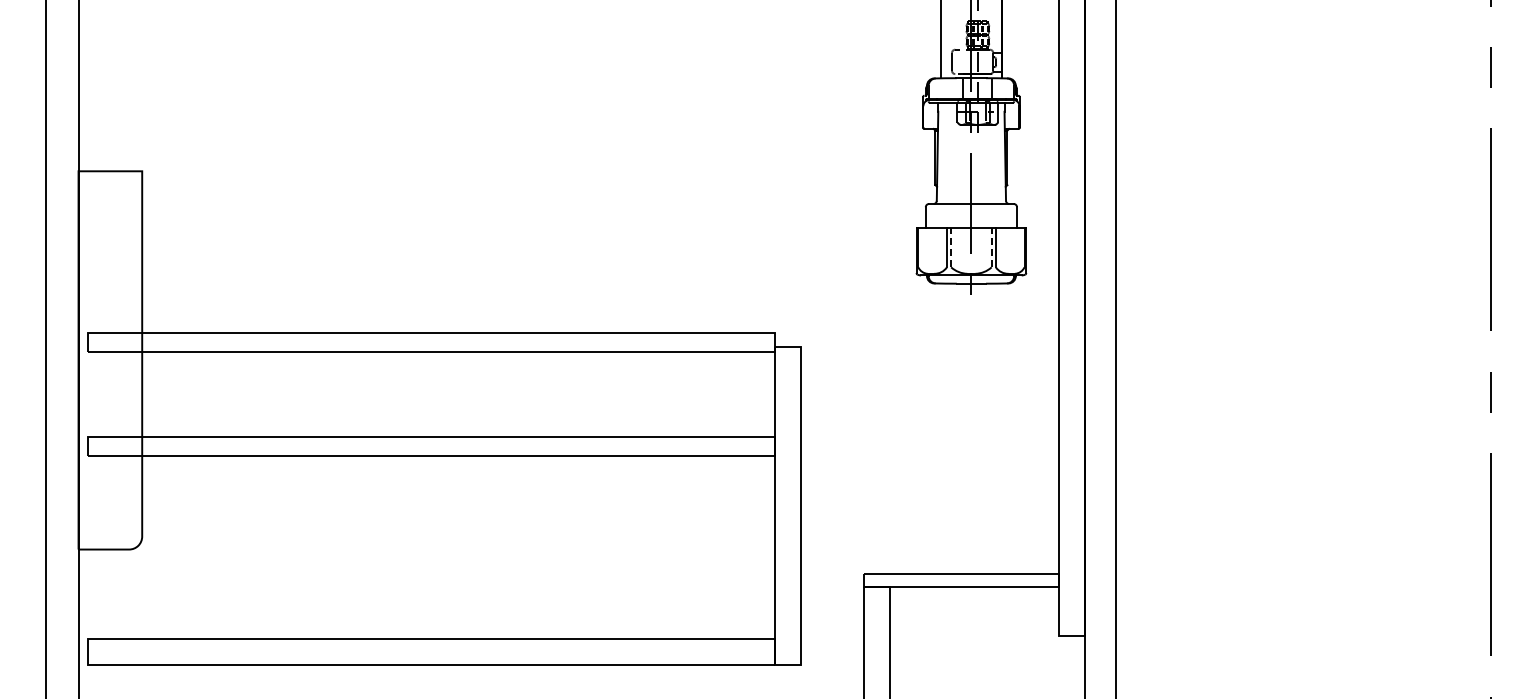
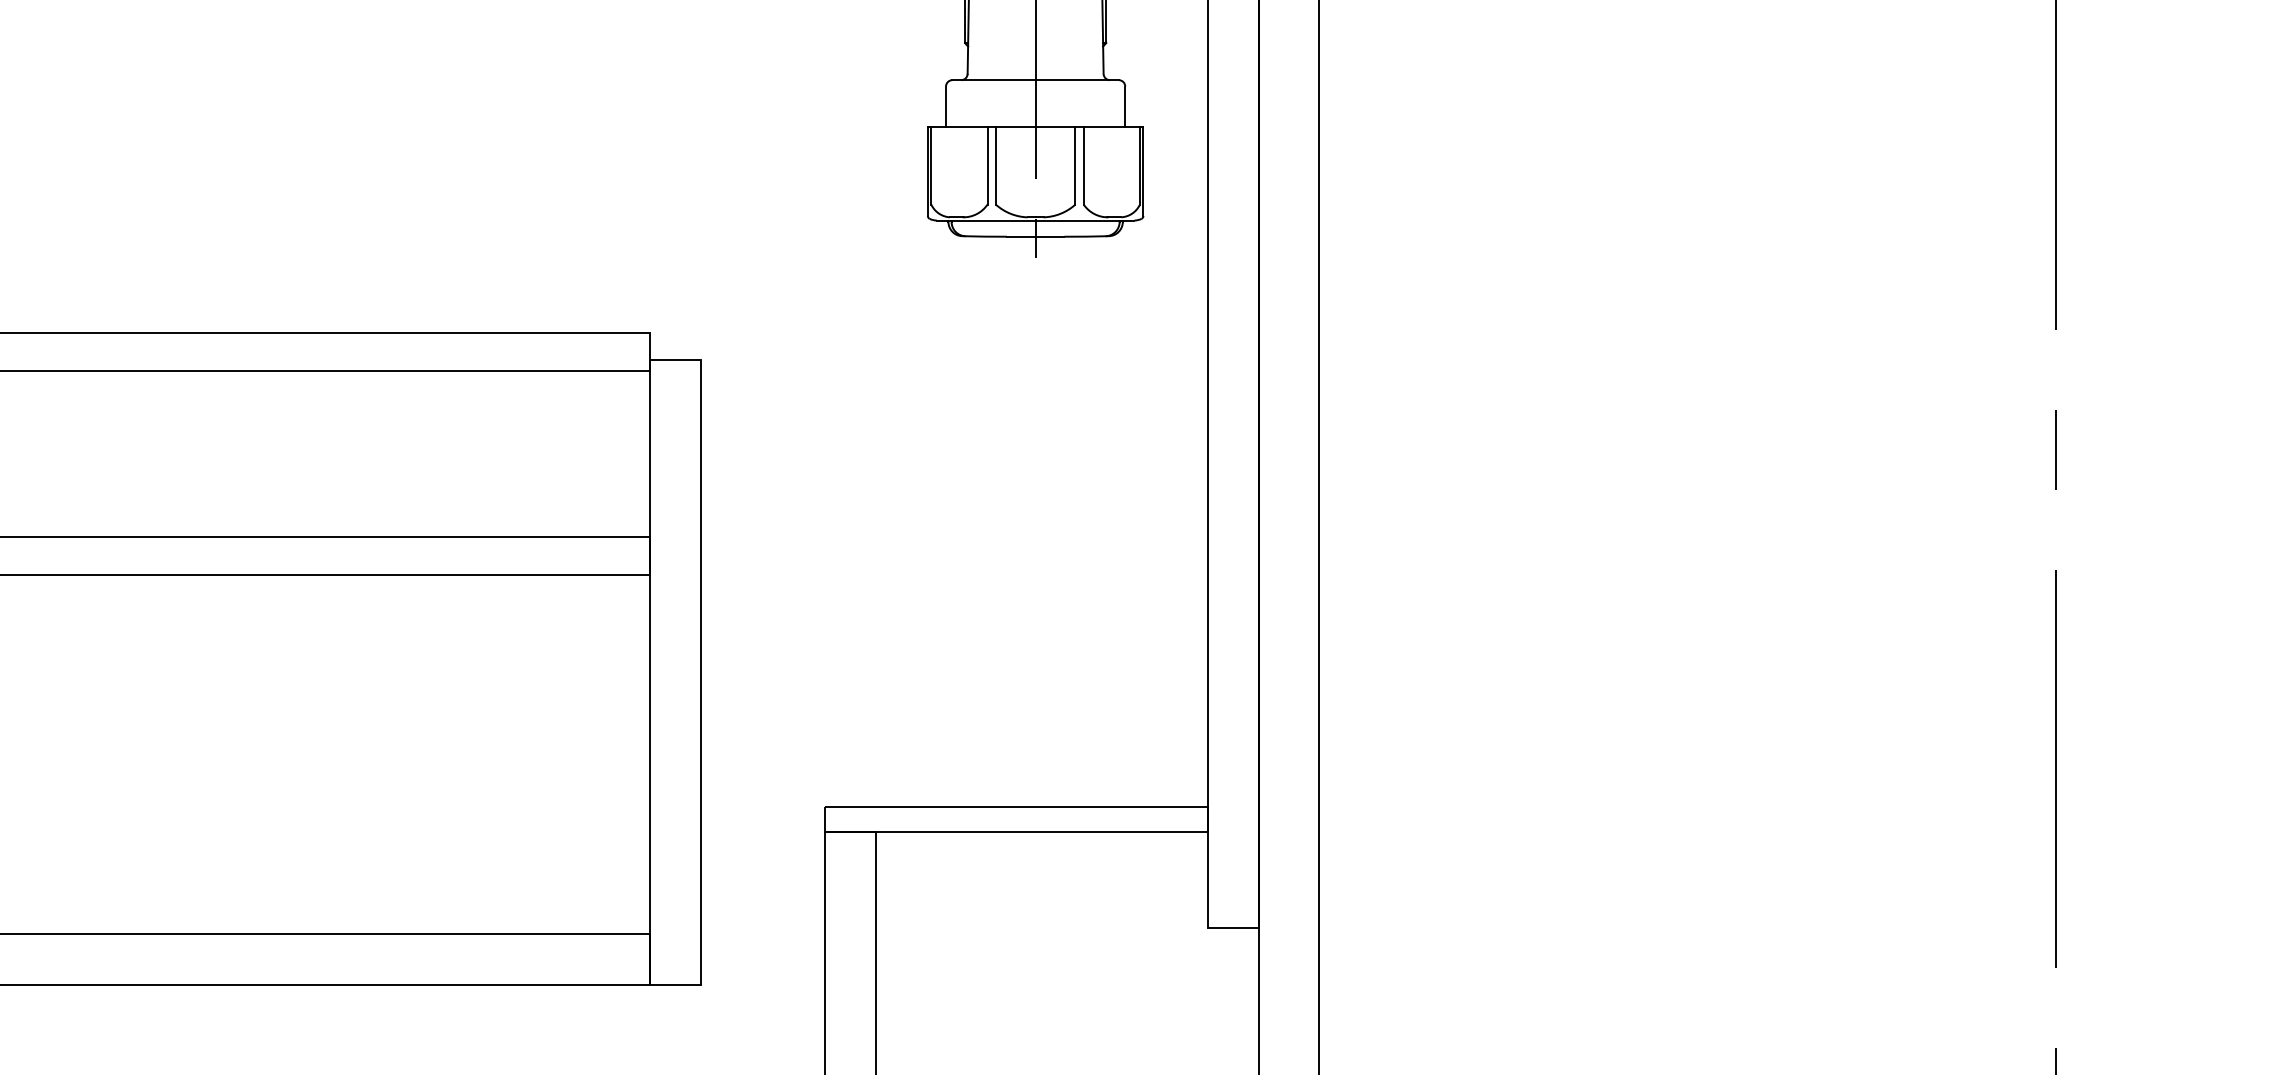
line: (951, 247) -> (996, 165), dashed -> solid
line: (991, 247) -> (1075, 165), dashed -> solid

